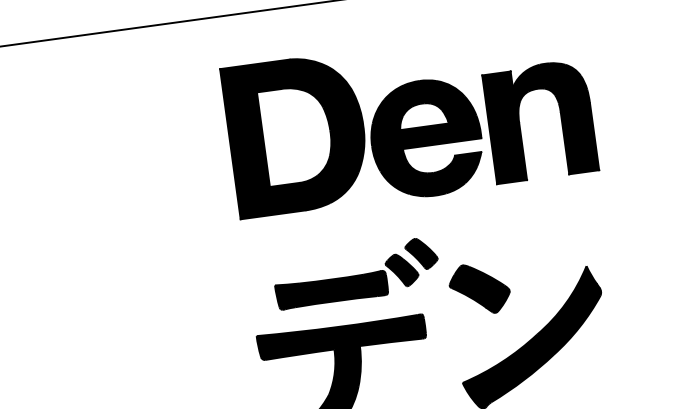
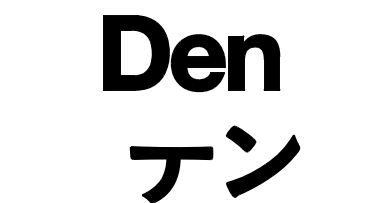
part: (409, 120) -> (191, 53), moved
part: (355, 271) -> (182, 122), removed

